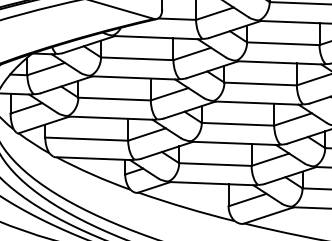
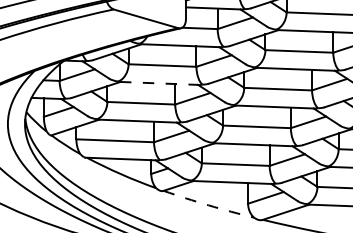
line: (133, 77) -> (159, 83), solid -> dashed
arc: (186, 208) -> (208, 205), solid -> dashed

